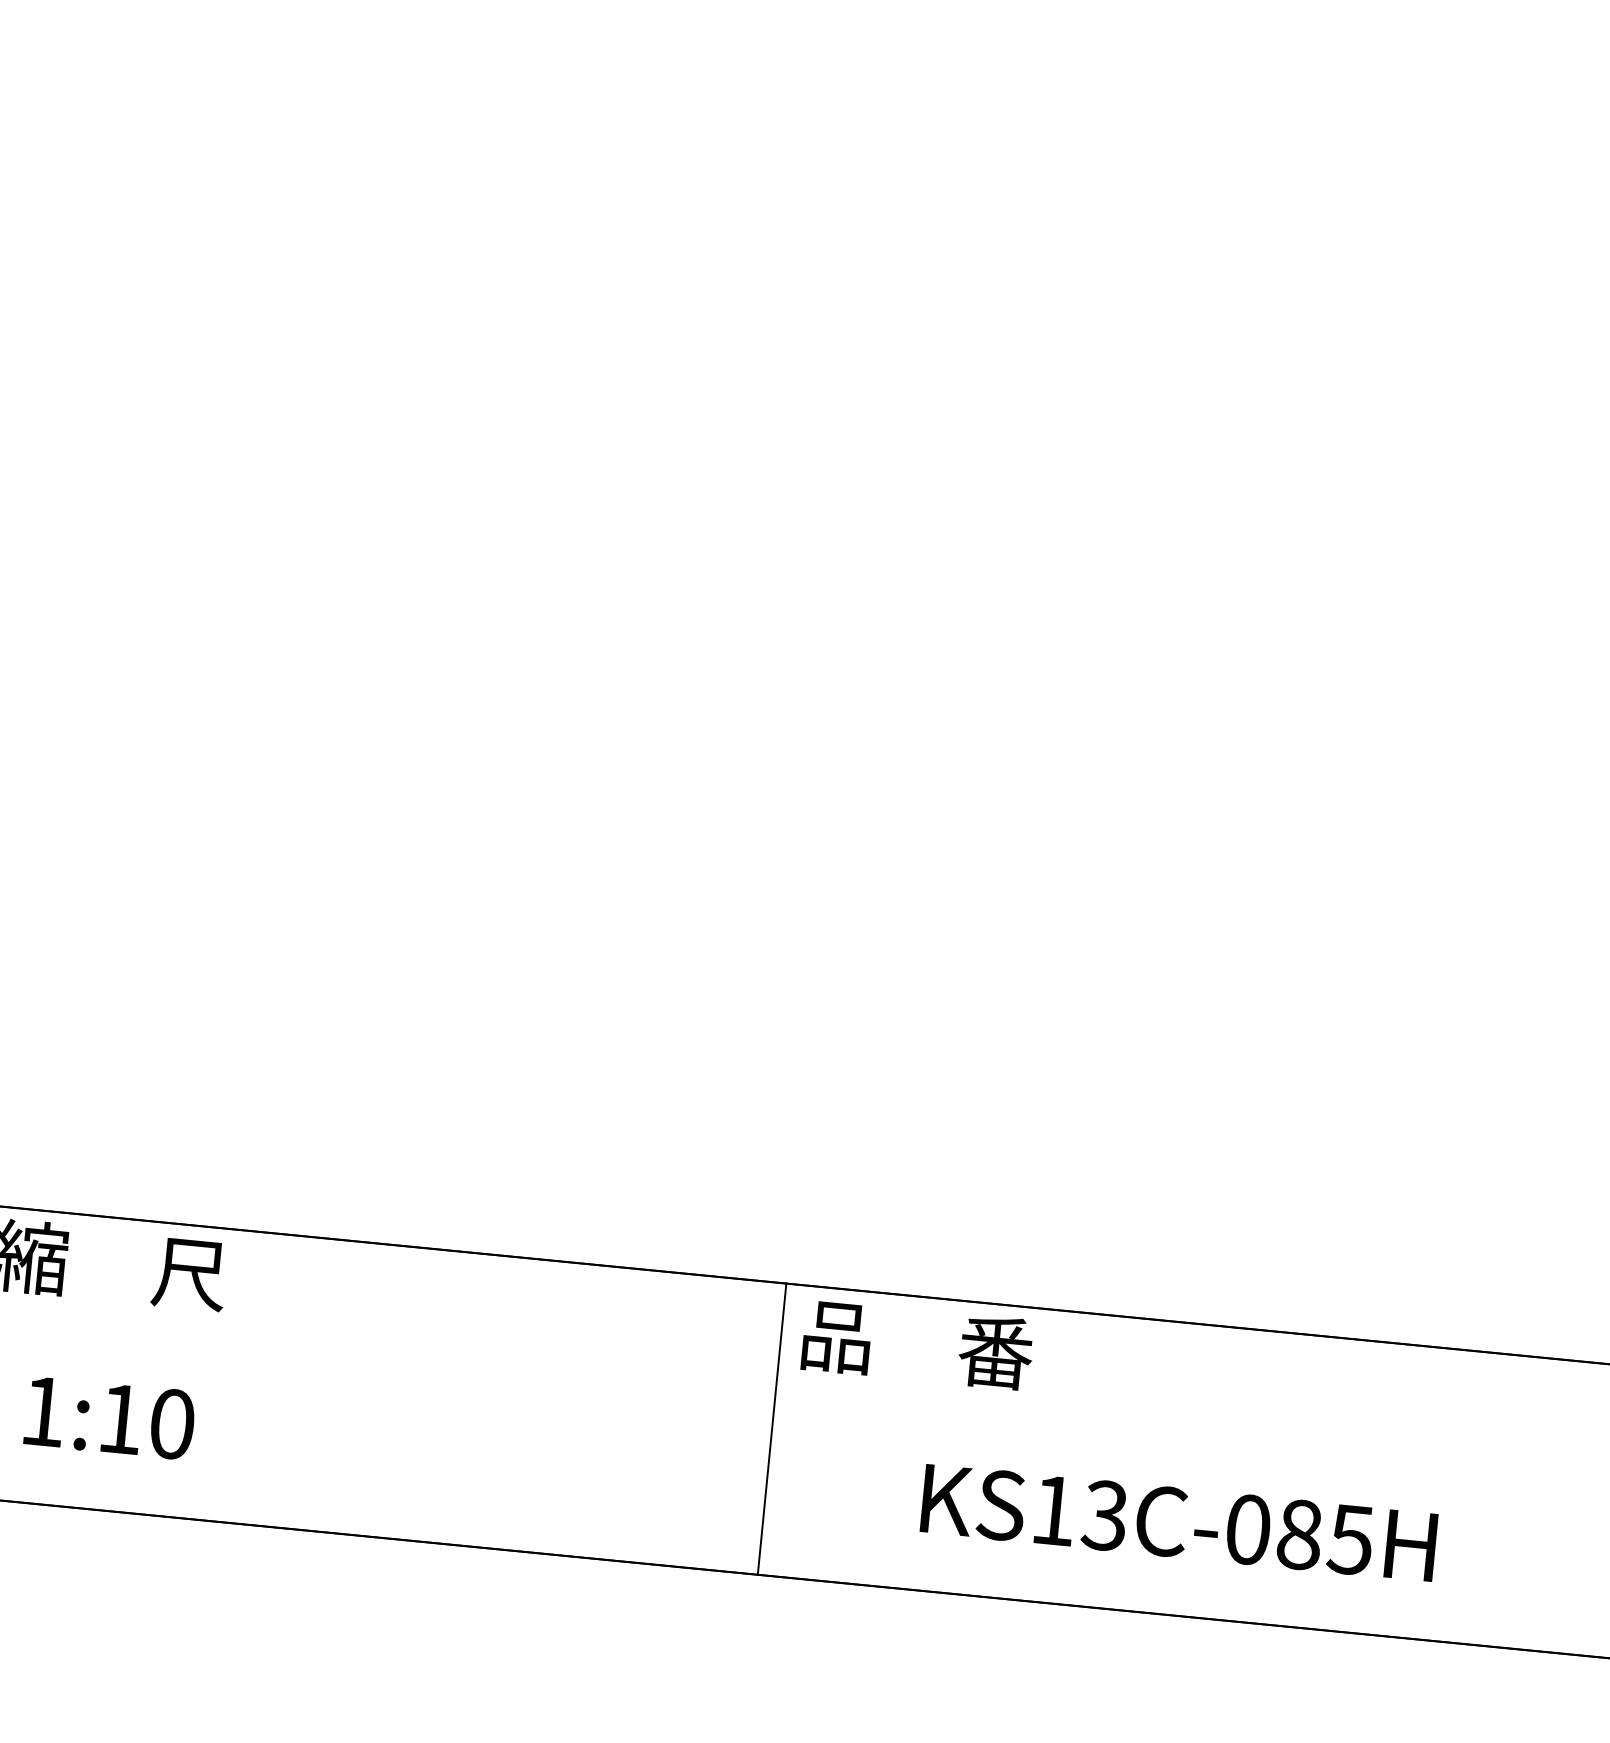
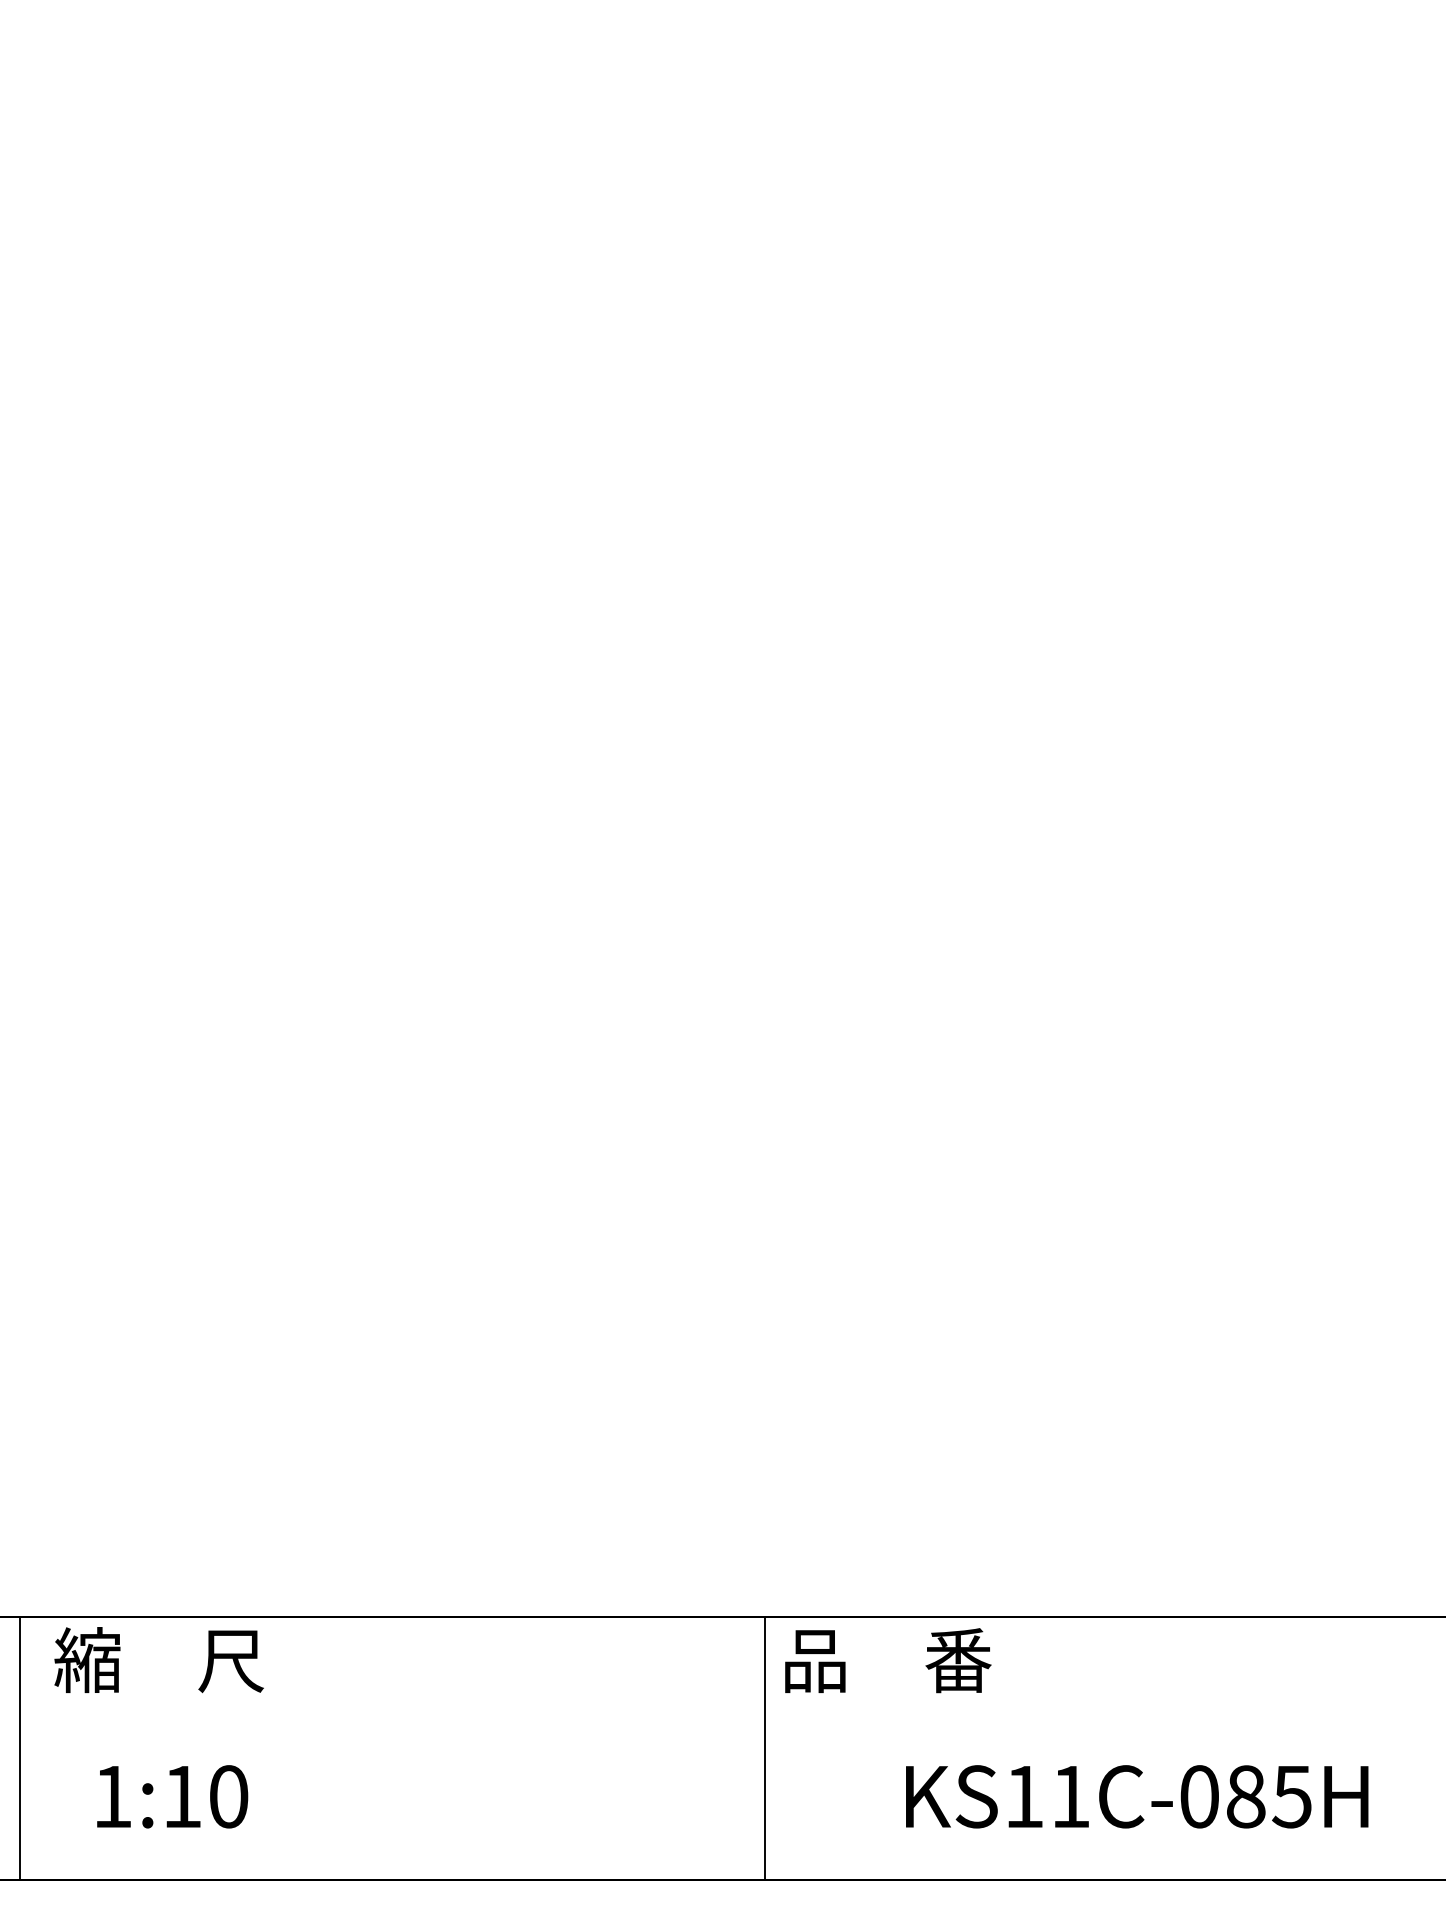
text: (1104, 1515) -> (1069, 1796), KS13C-085H -> KS11C-085H

